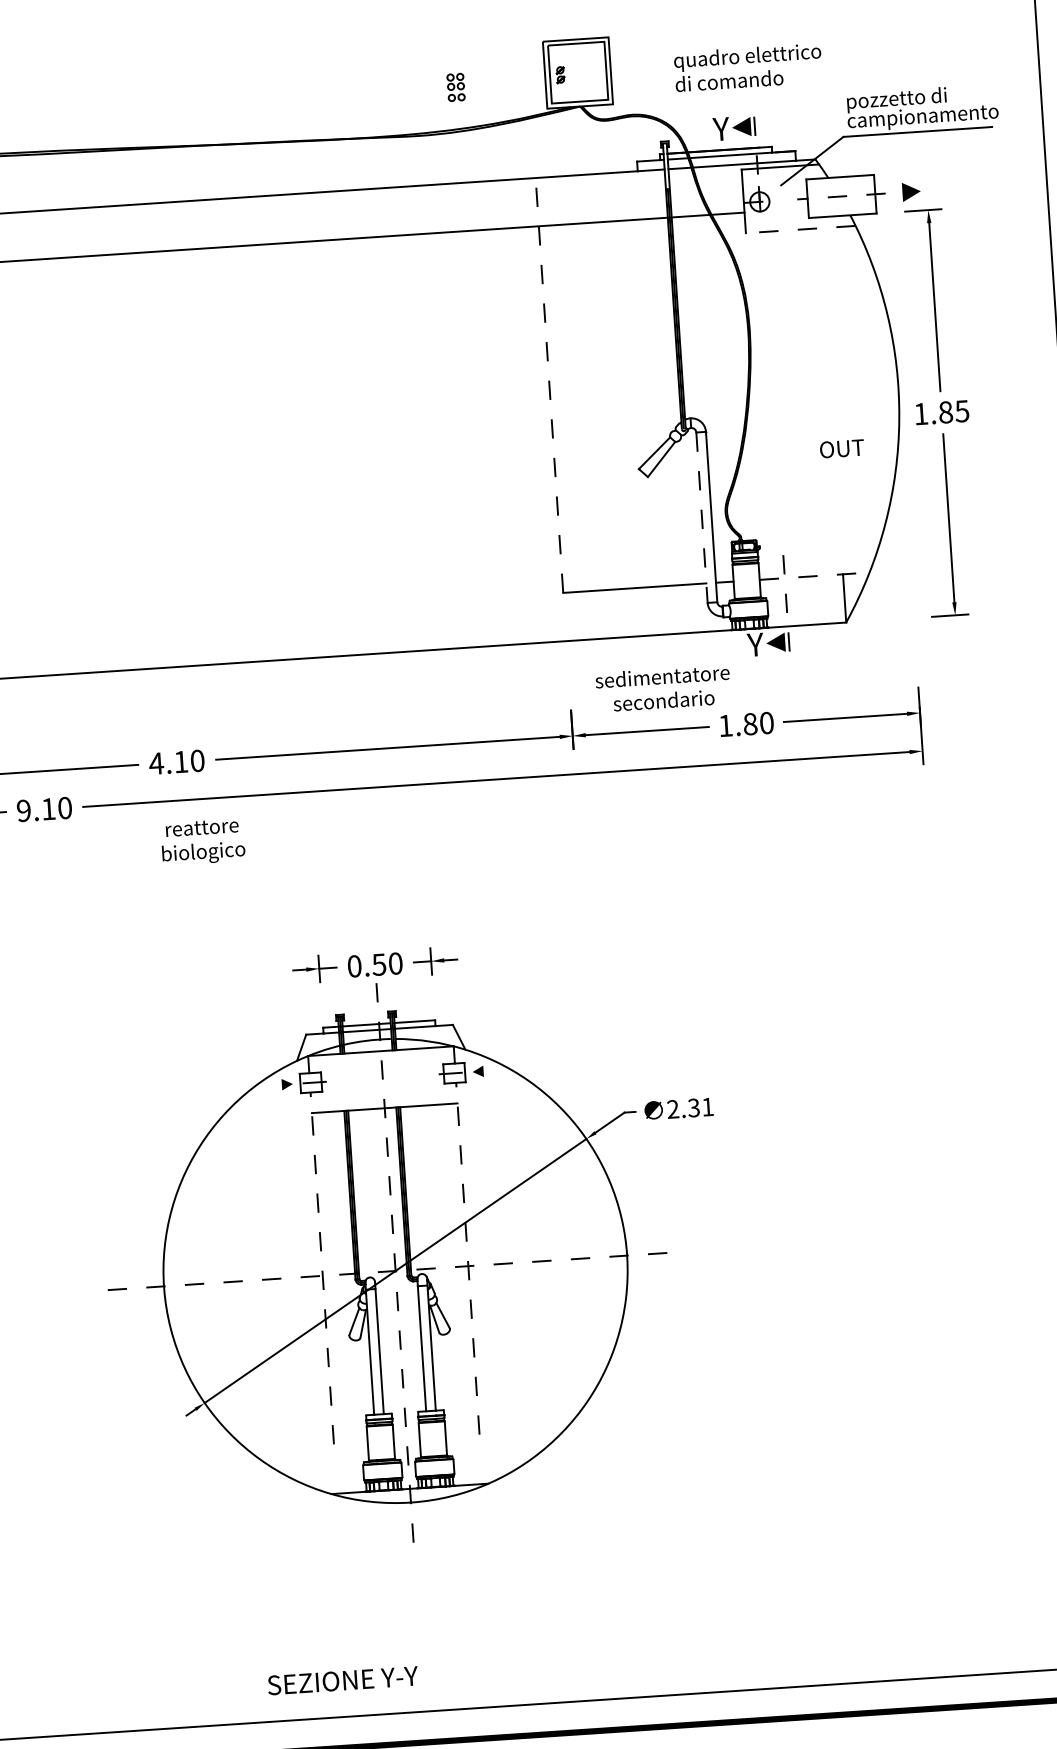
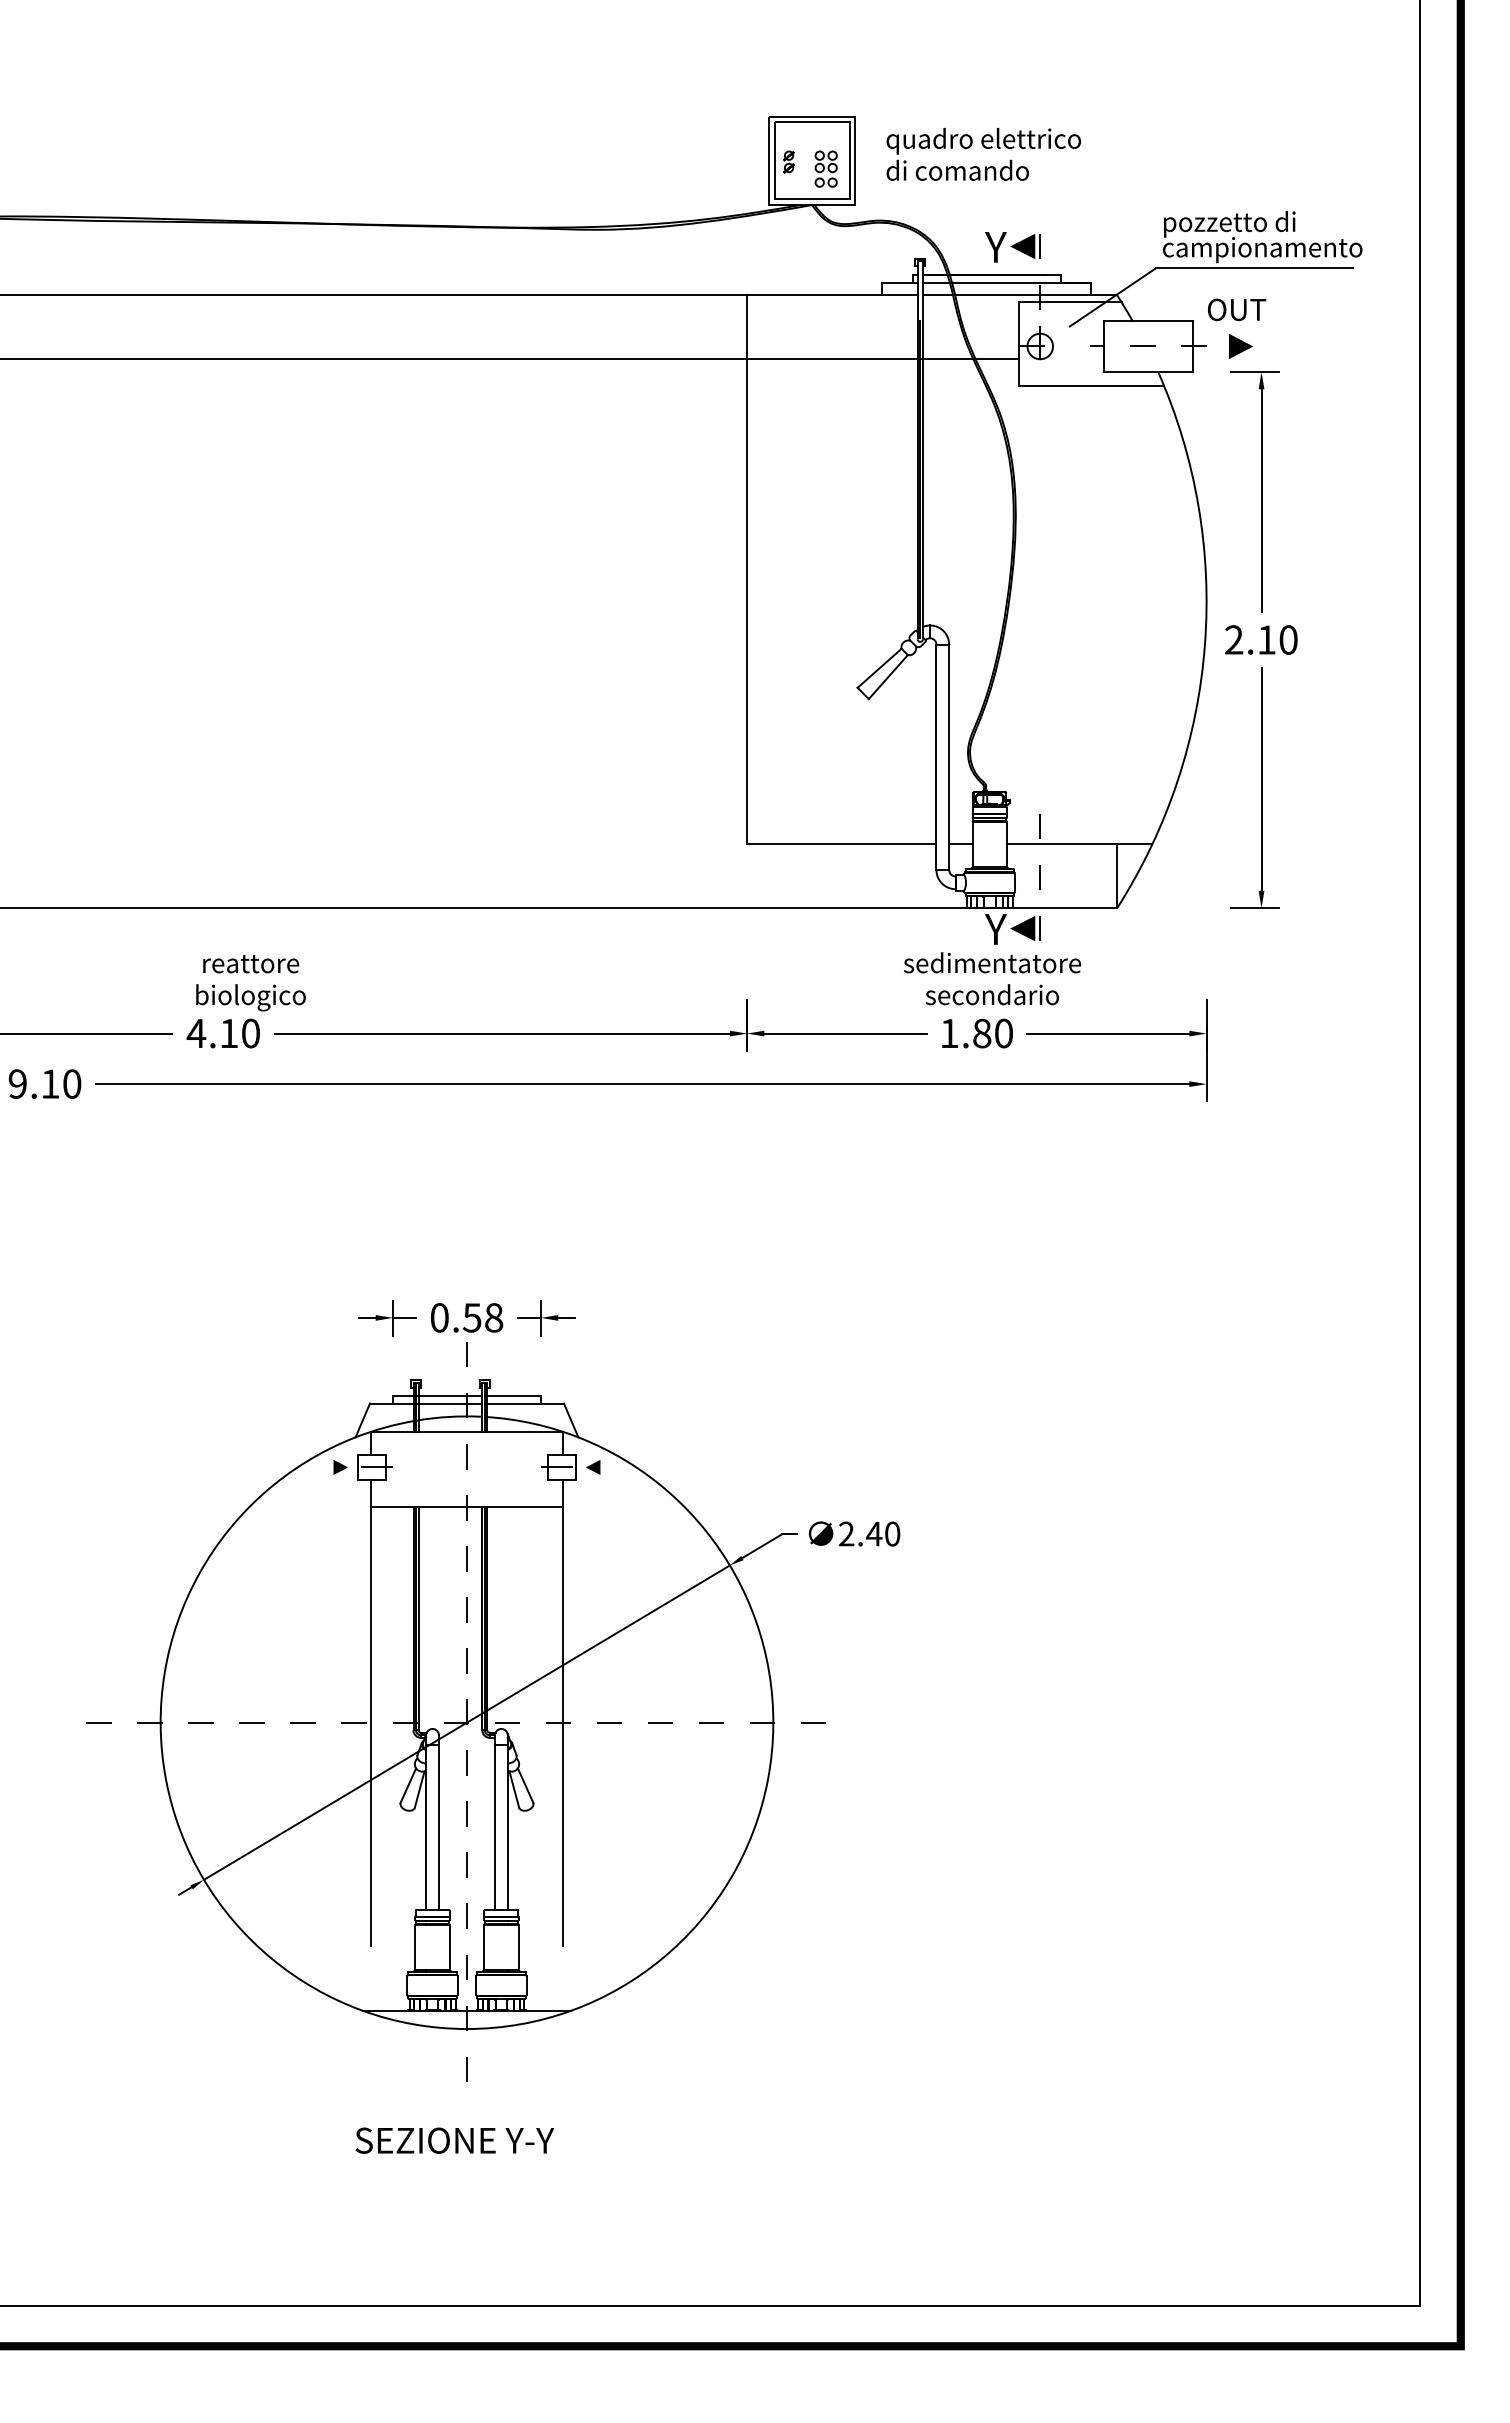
text: (748, 67) -> (983, 154), moved
part: (455, 86) -> (825, 168), moved
line: (800, 229) -> (1091, 386), dashed -> solid
line: (549, 385) -> (747, 569), dashed -> solid
text: (941, 412) -> (1261, 639), 1.85 -> 2.10
text: (842, 448) -> (1237, 309), moved
line: (702, 517) -> (936, 757), dashed -> solid
line: (814, 576) -> (1079, 844), dashed -> solid
text: (663, 688) -> (992, 978), moved
text: (202, 842) -> (250, 983), moved
text: (396, 963) -> (494, 1317), 0.50 -> 0.58
text: (700, 1107) -> (882, 1533), 2.31 -> 2.40
line: (468, 1258) -> (563, 1712), dashed -> solid
line: (322, 1268) -> (370, 1712), dashed -> solid
text: (342, 1680) -> (454, 2140), moved

